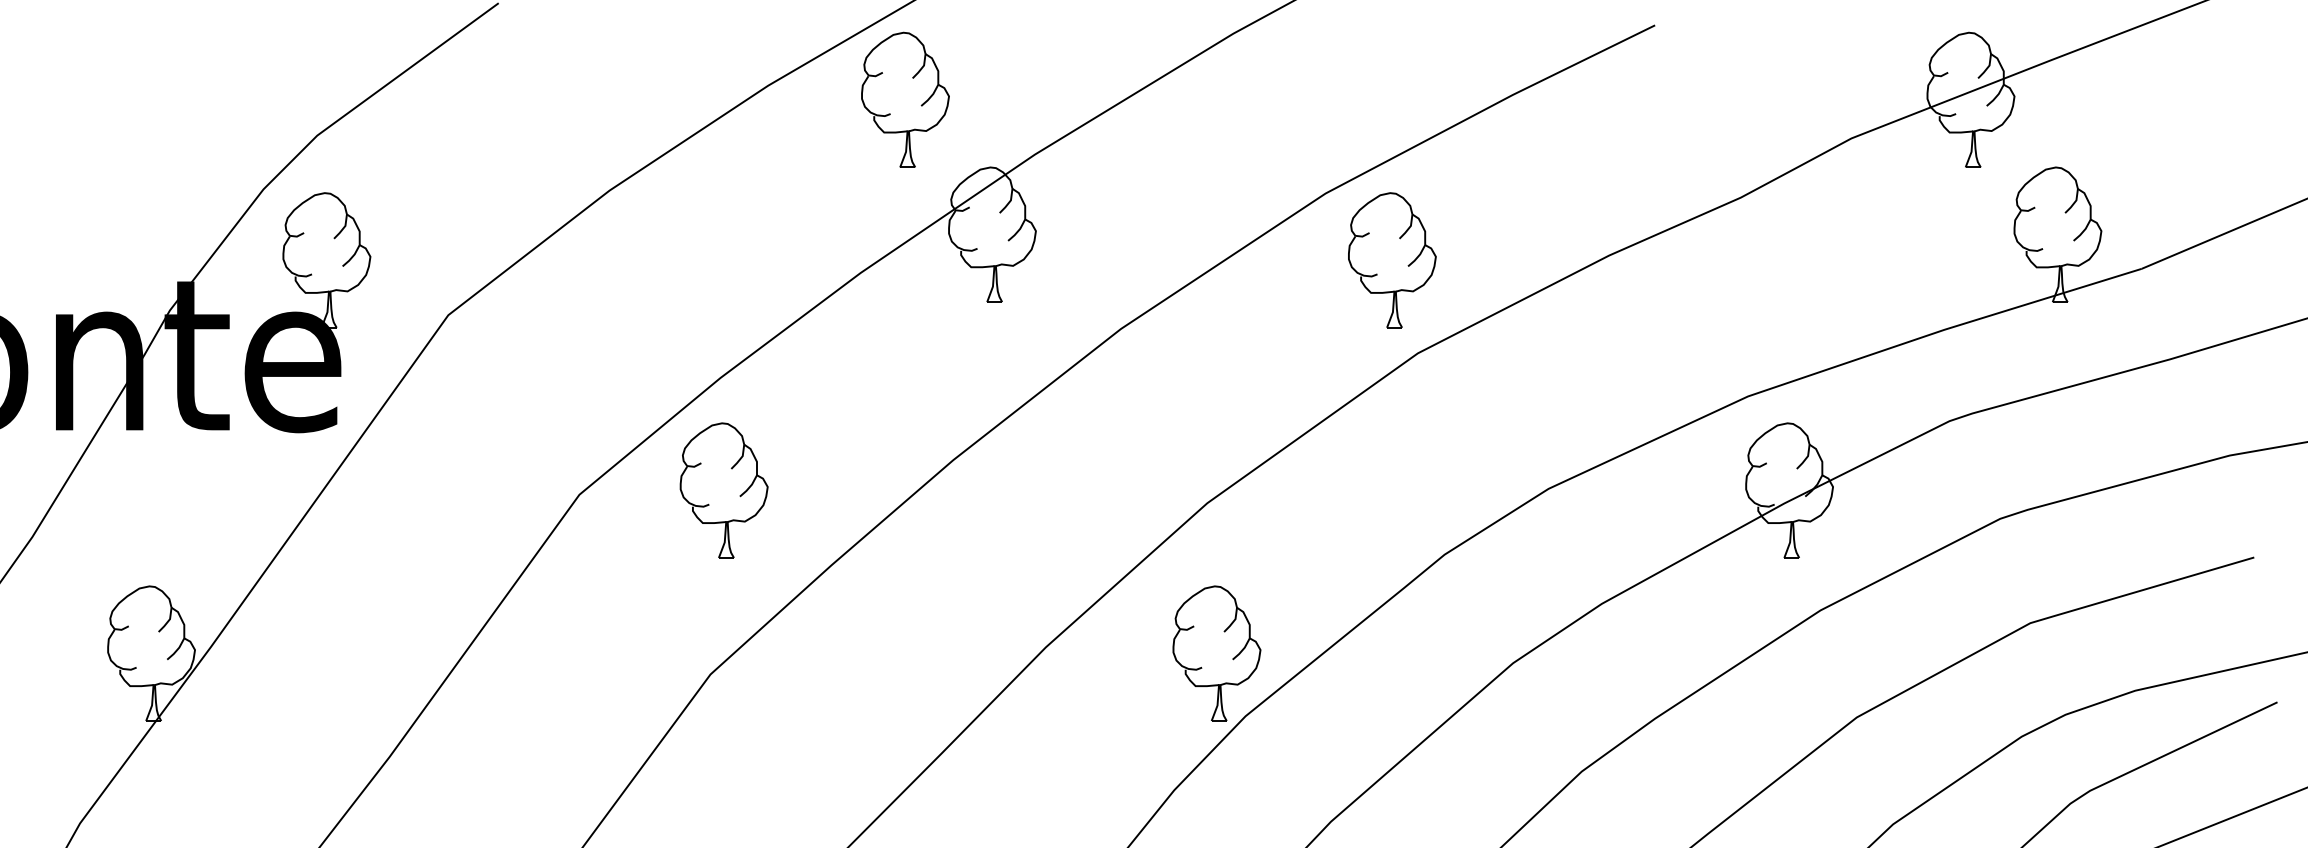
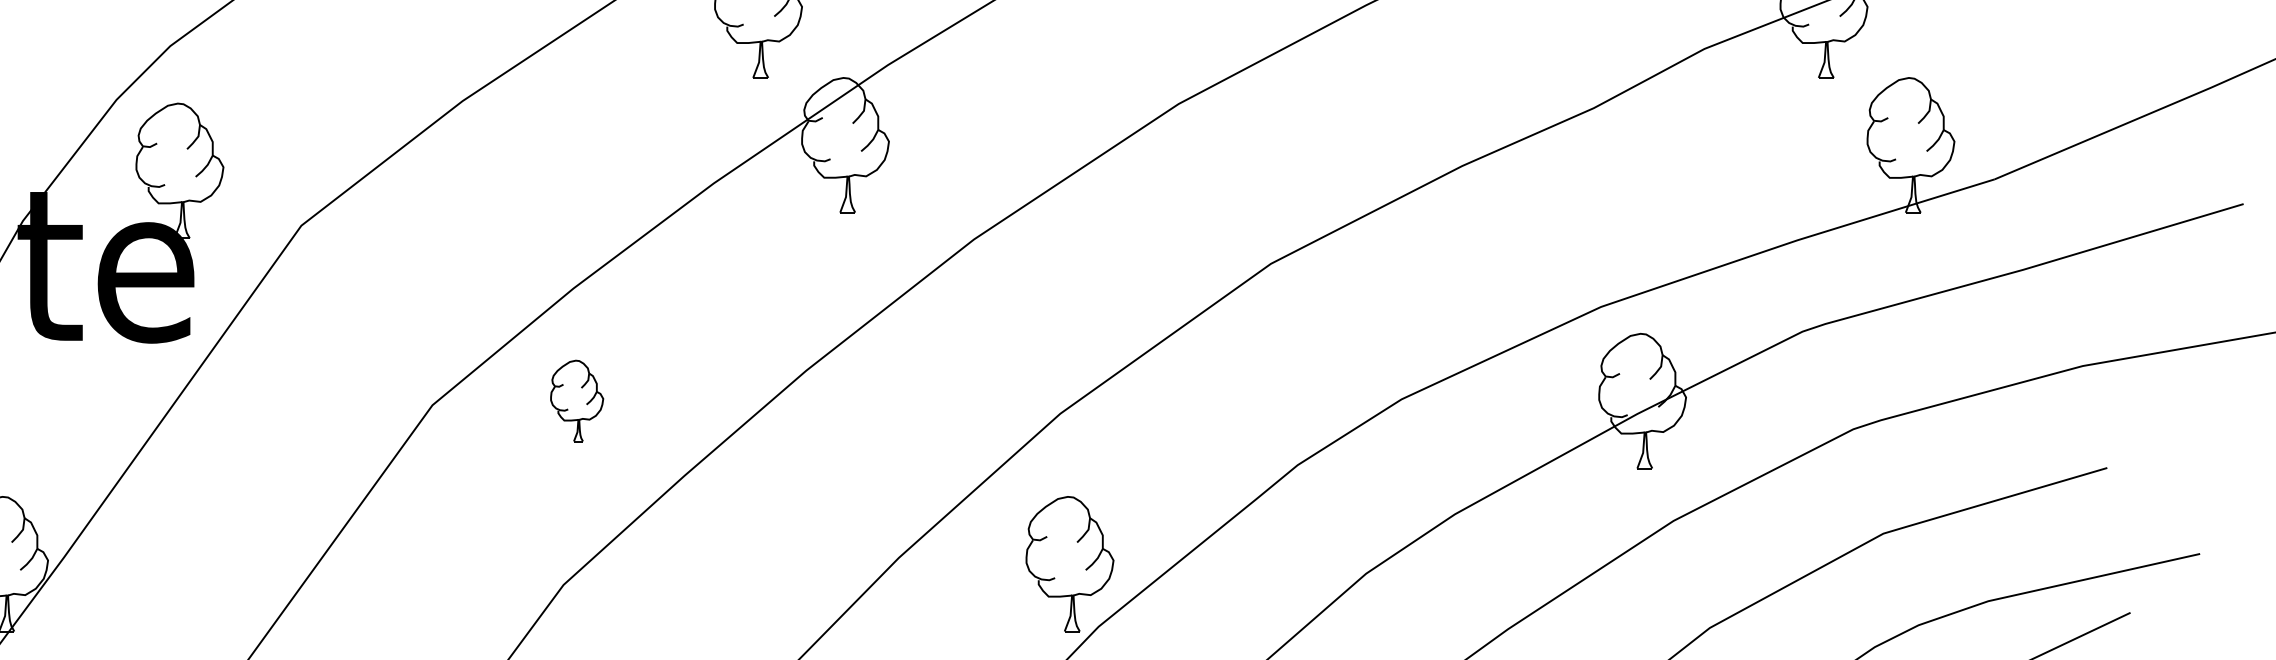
part: (1392, 260) -> (1245, 170), removed
part: (723, 490) -> (576, 400), size x0.6

